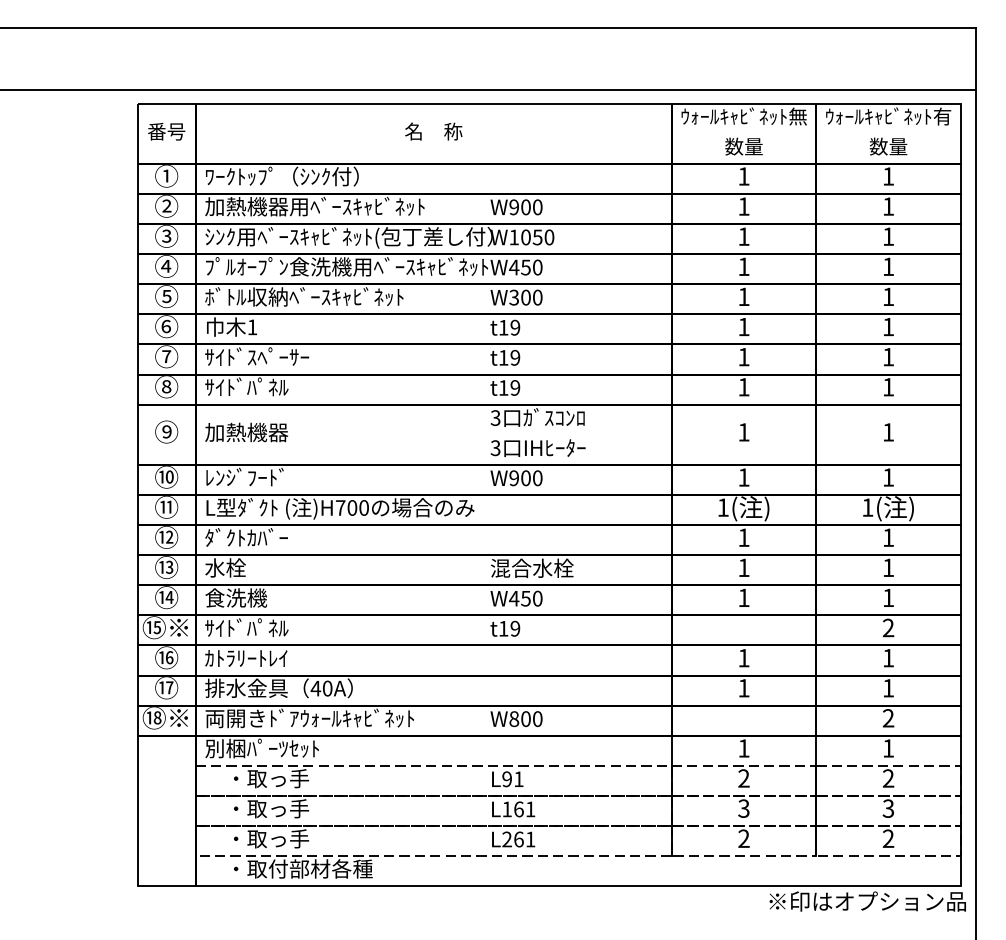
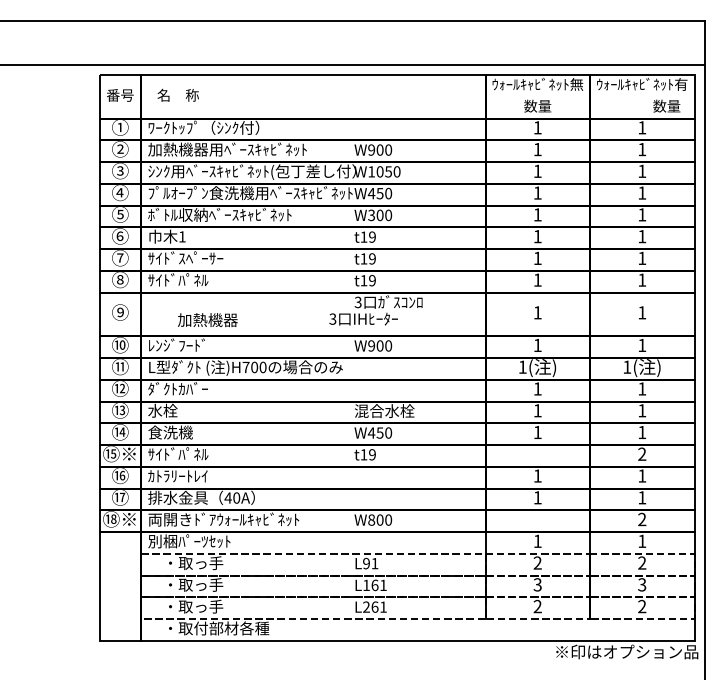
text: (433, 131) -> (178, 95), moved
text: (888, 146) -> (666, 106), moved
text: (246, 432) -> (207, 320), moved
text: (537, 447) -> (363, 318), moved

